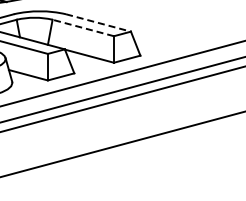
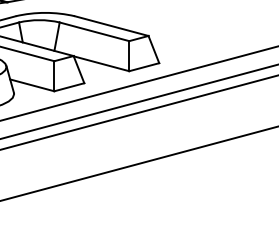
line: (98, 22) -> (111, 25), dashed -> solid
line: (83, 28) -> (94, 32), dashed -> solid

